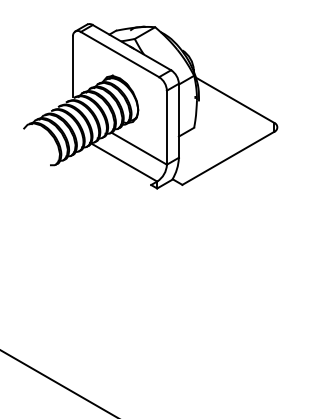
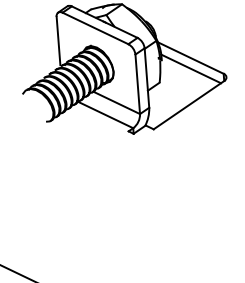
line: (234, 113) -> (191, 68), added

